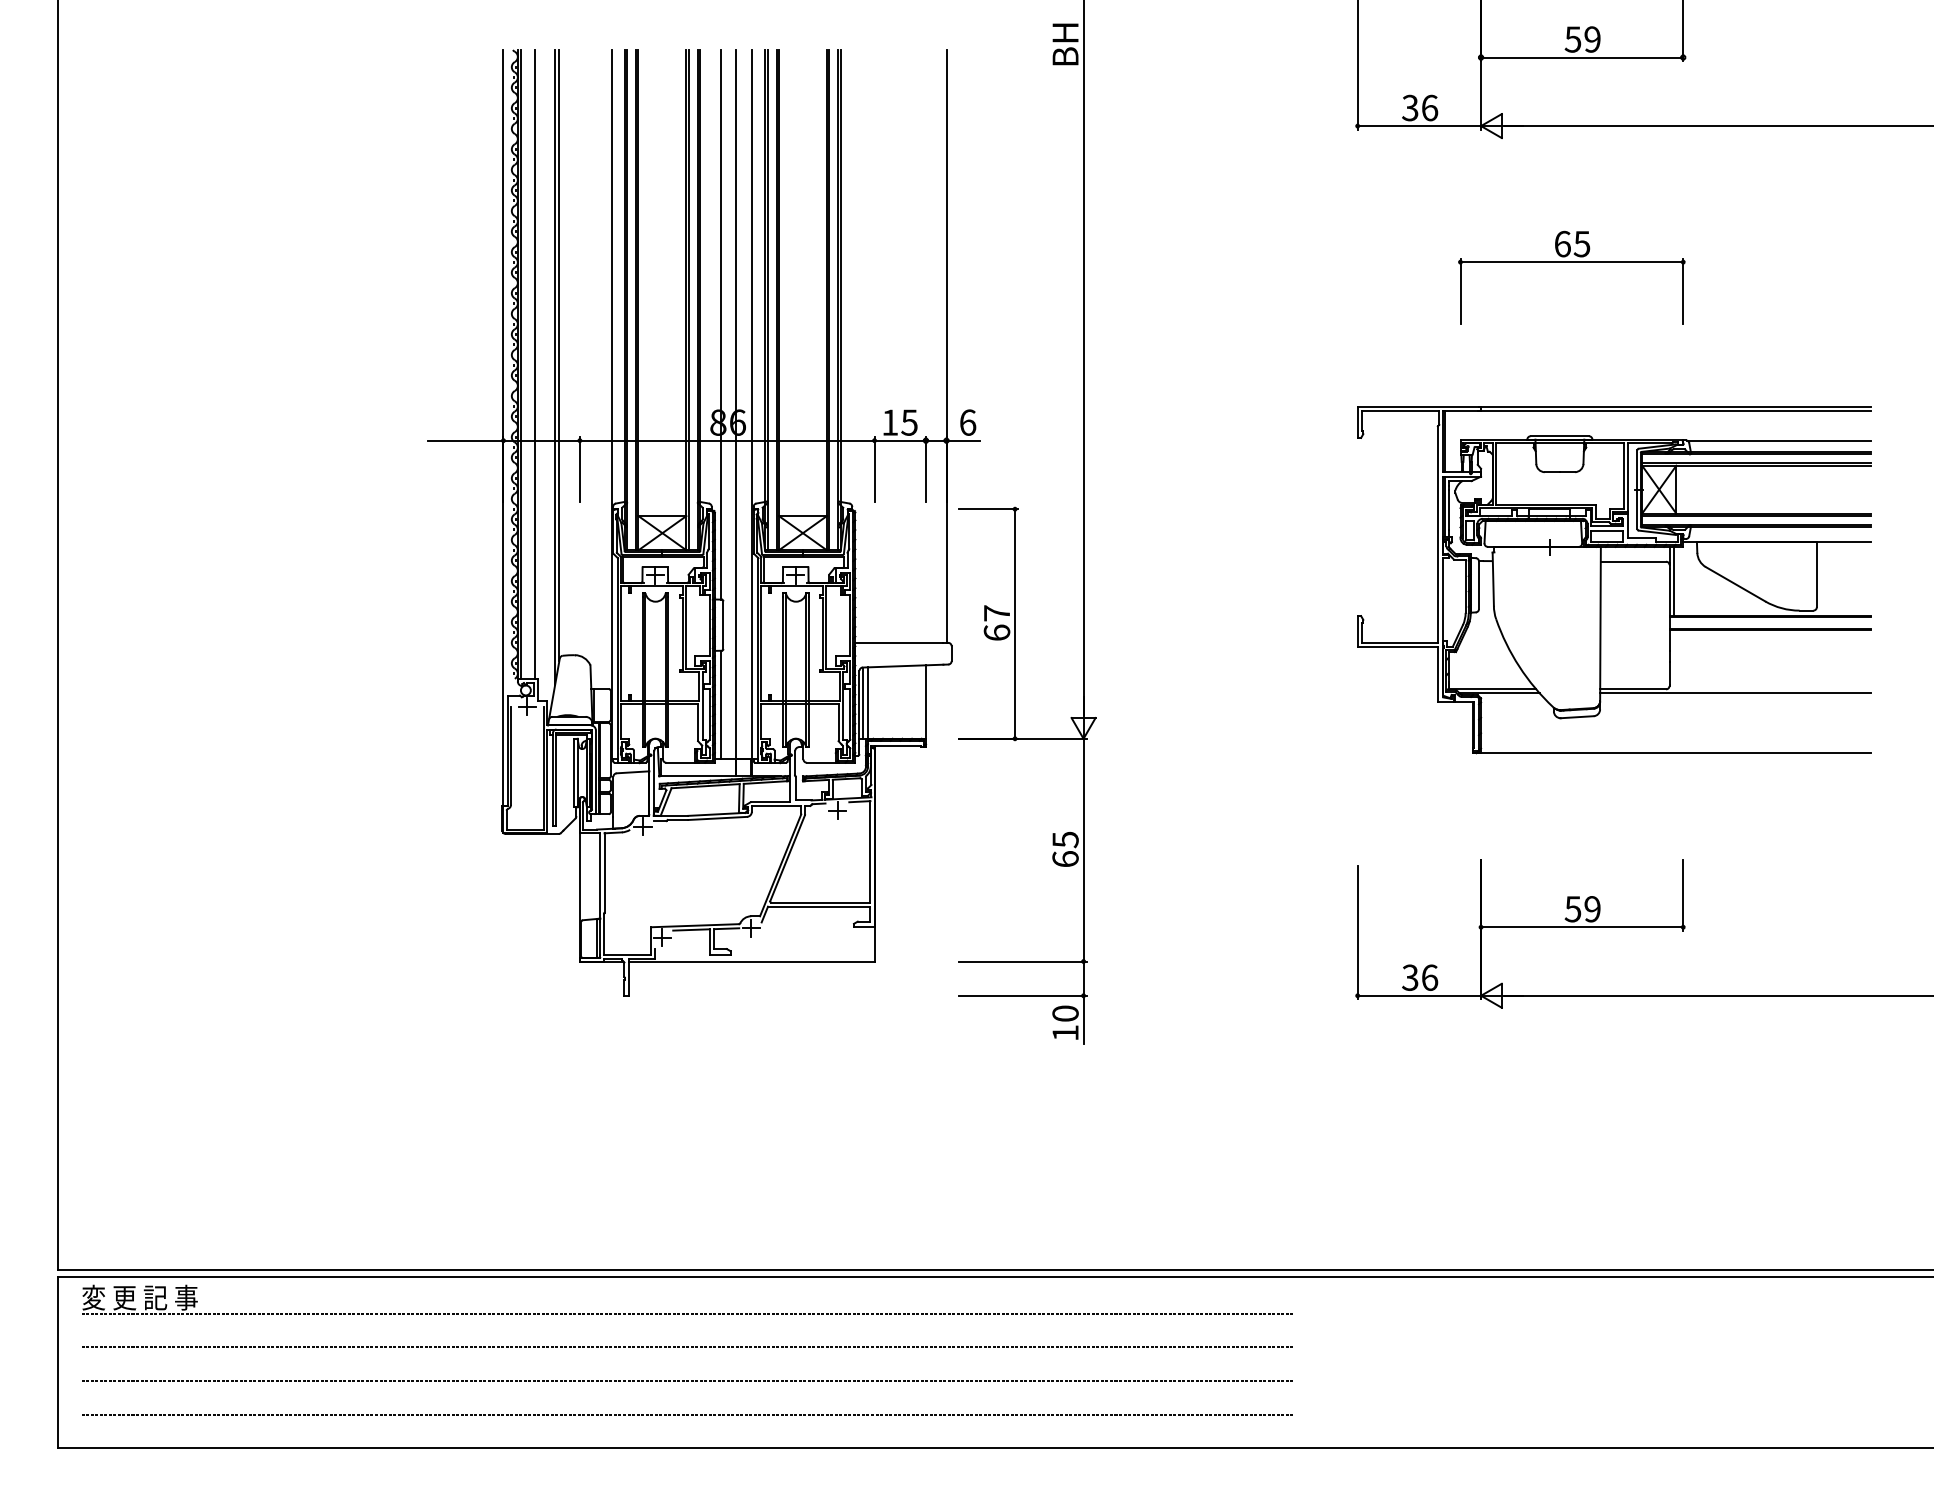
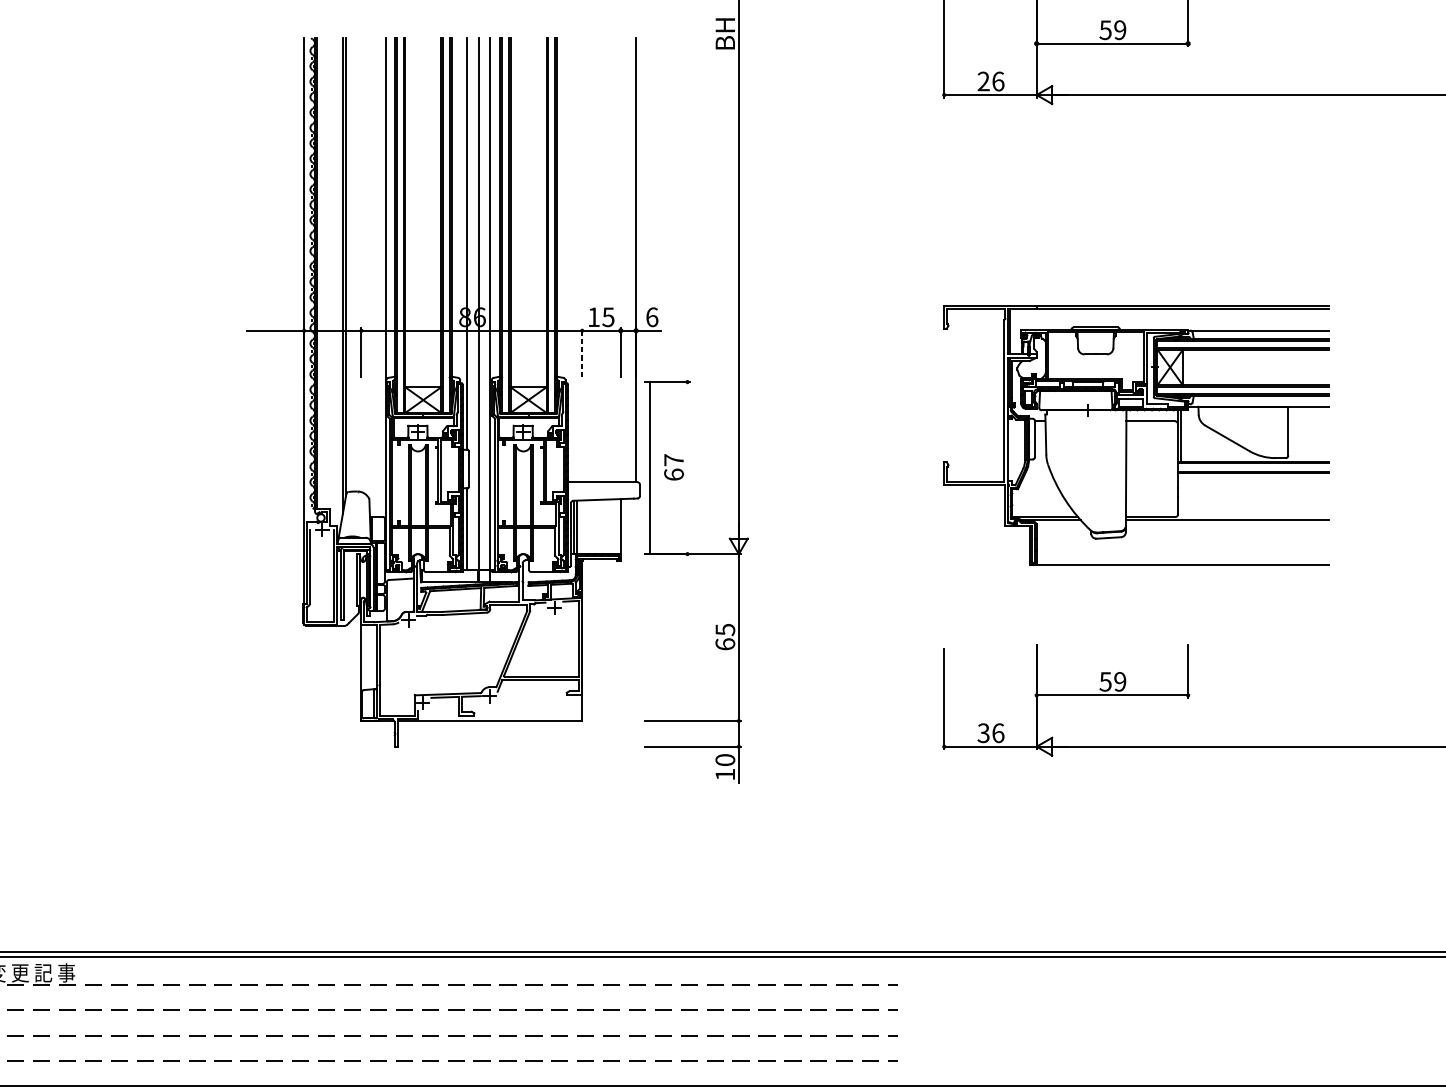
text: (1410, 108) -> (983, 81), 36 -> 26
part: (1571, 262) -> (1104, 197), removed
line: (534, 364) -> (327, 273), removed
line: (874, 469) -> (582, 352), solid -> dashed
line: (1015, 623) -> (650, 467), moved

